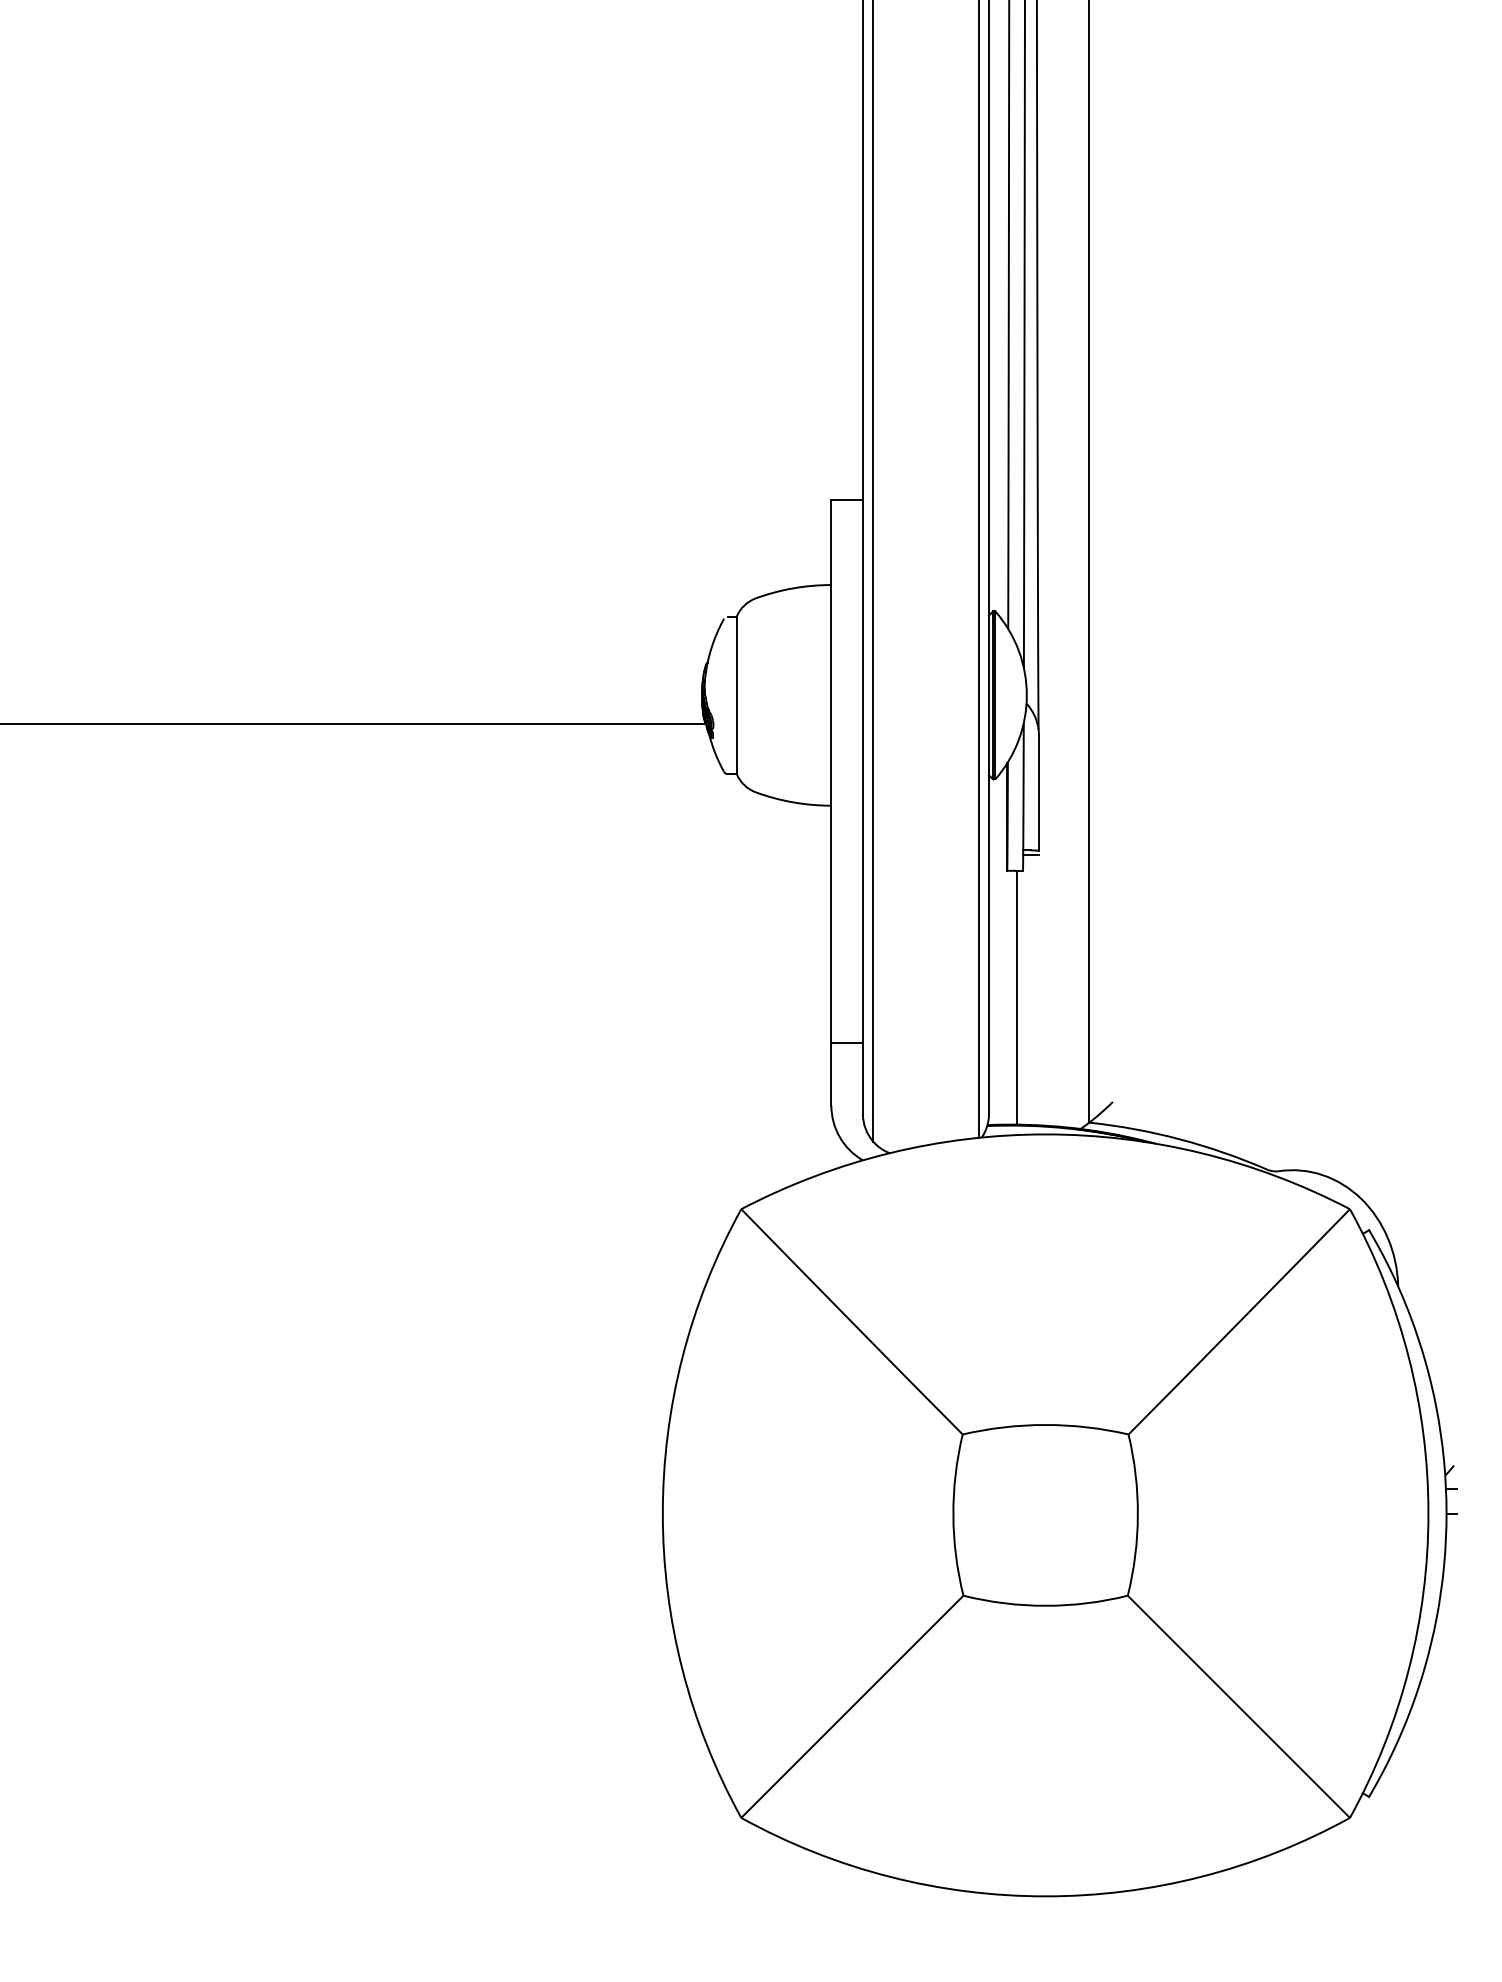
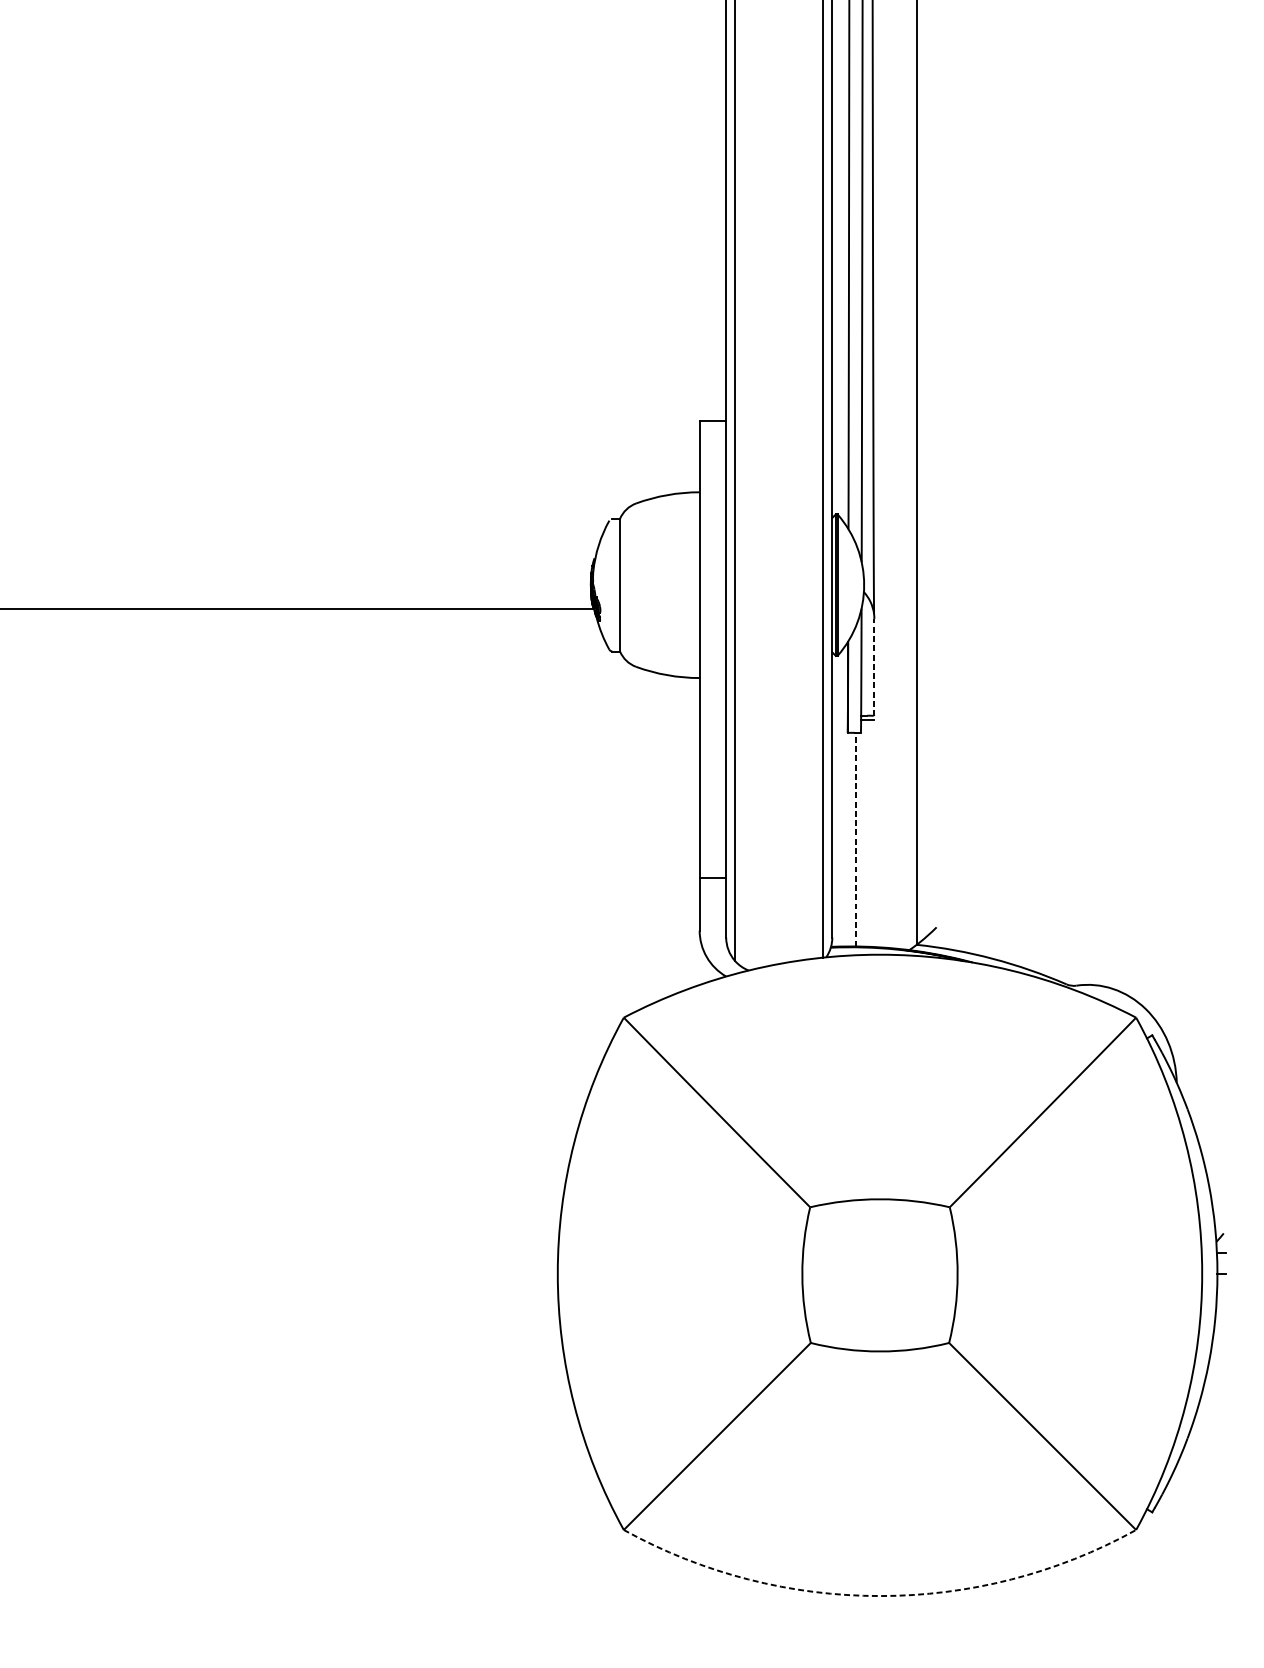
line: (1038, 793) -> (873, 667), solid -> dashed
line: (1016, 997) -> (855, 839), solid -> dashed
arc: (1045, 1896) -> (879, 1596), solid -> dashed

